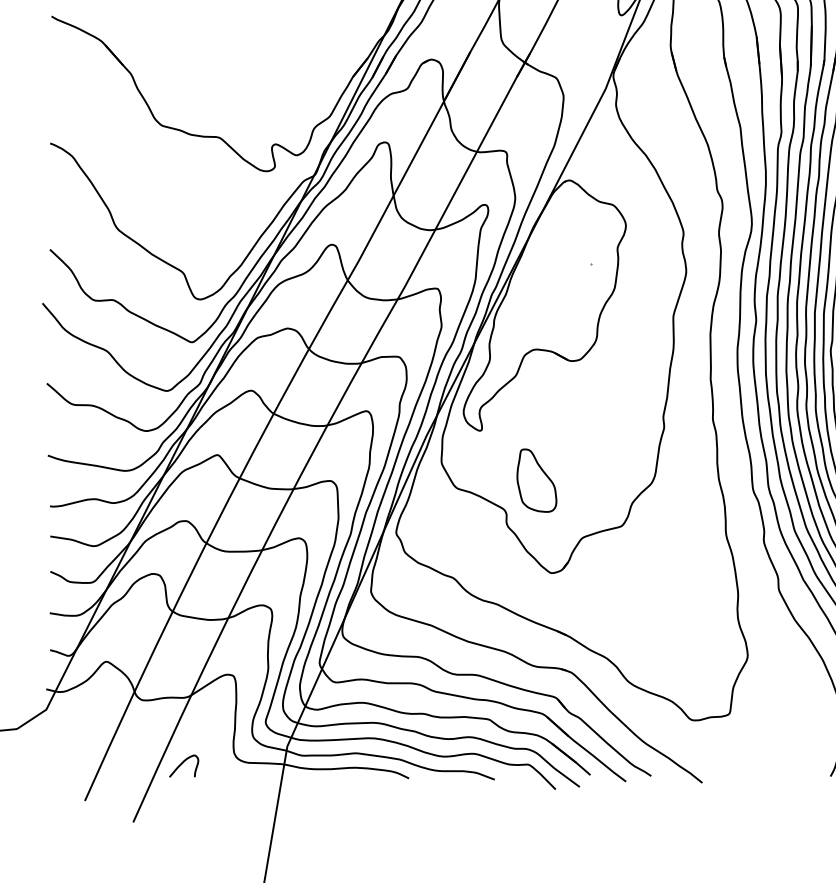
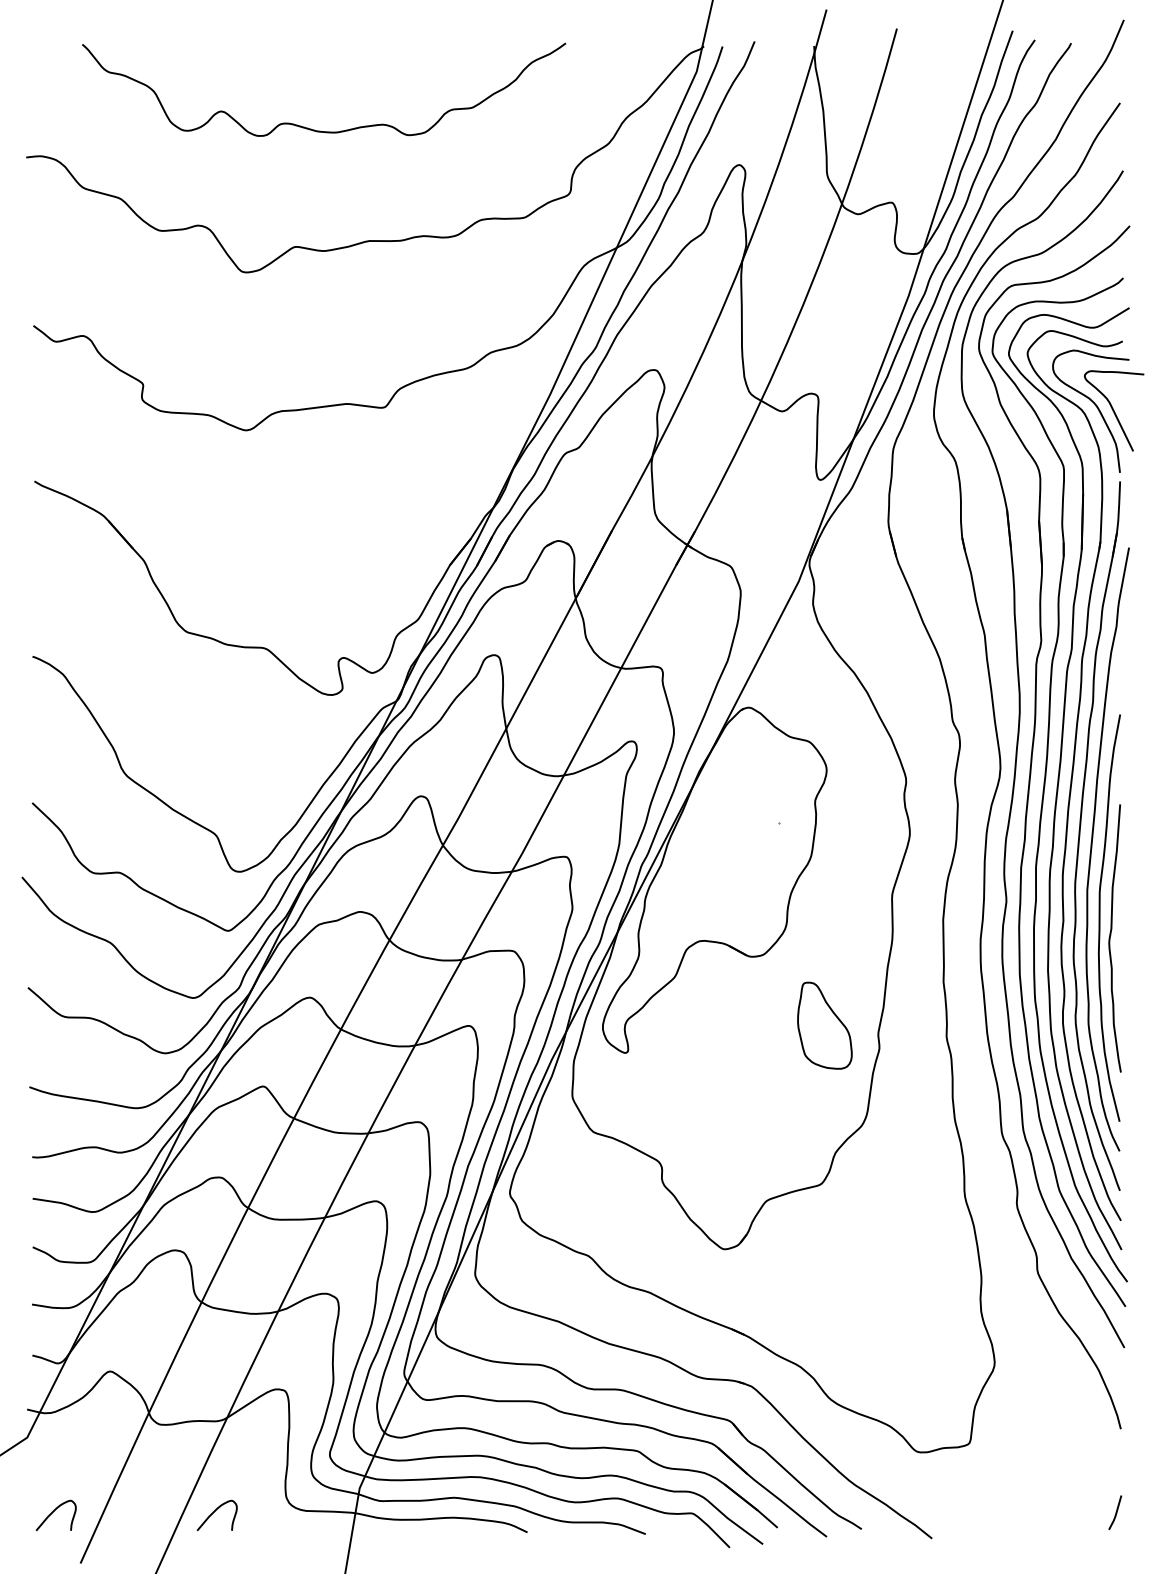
part: (536, 480) -> (824, 1025), moved
curve: (65, 763) -> (53, 1512), added

